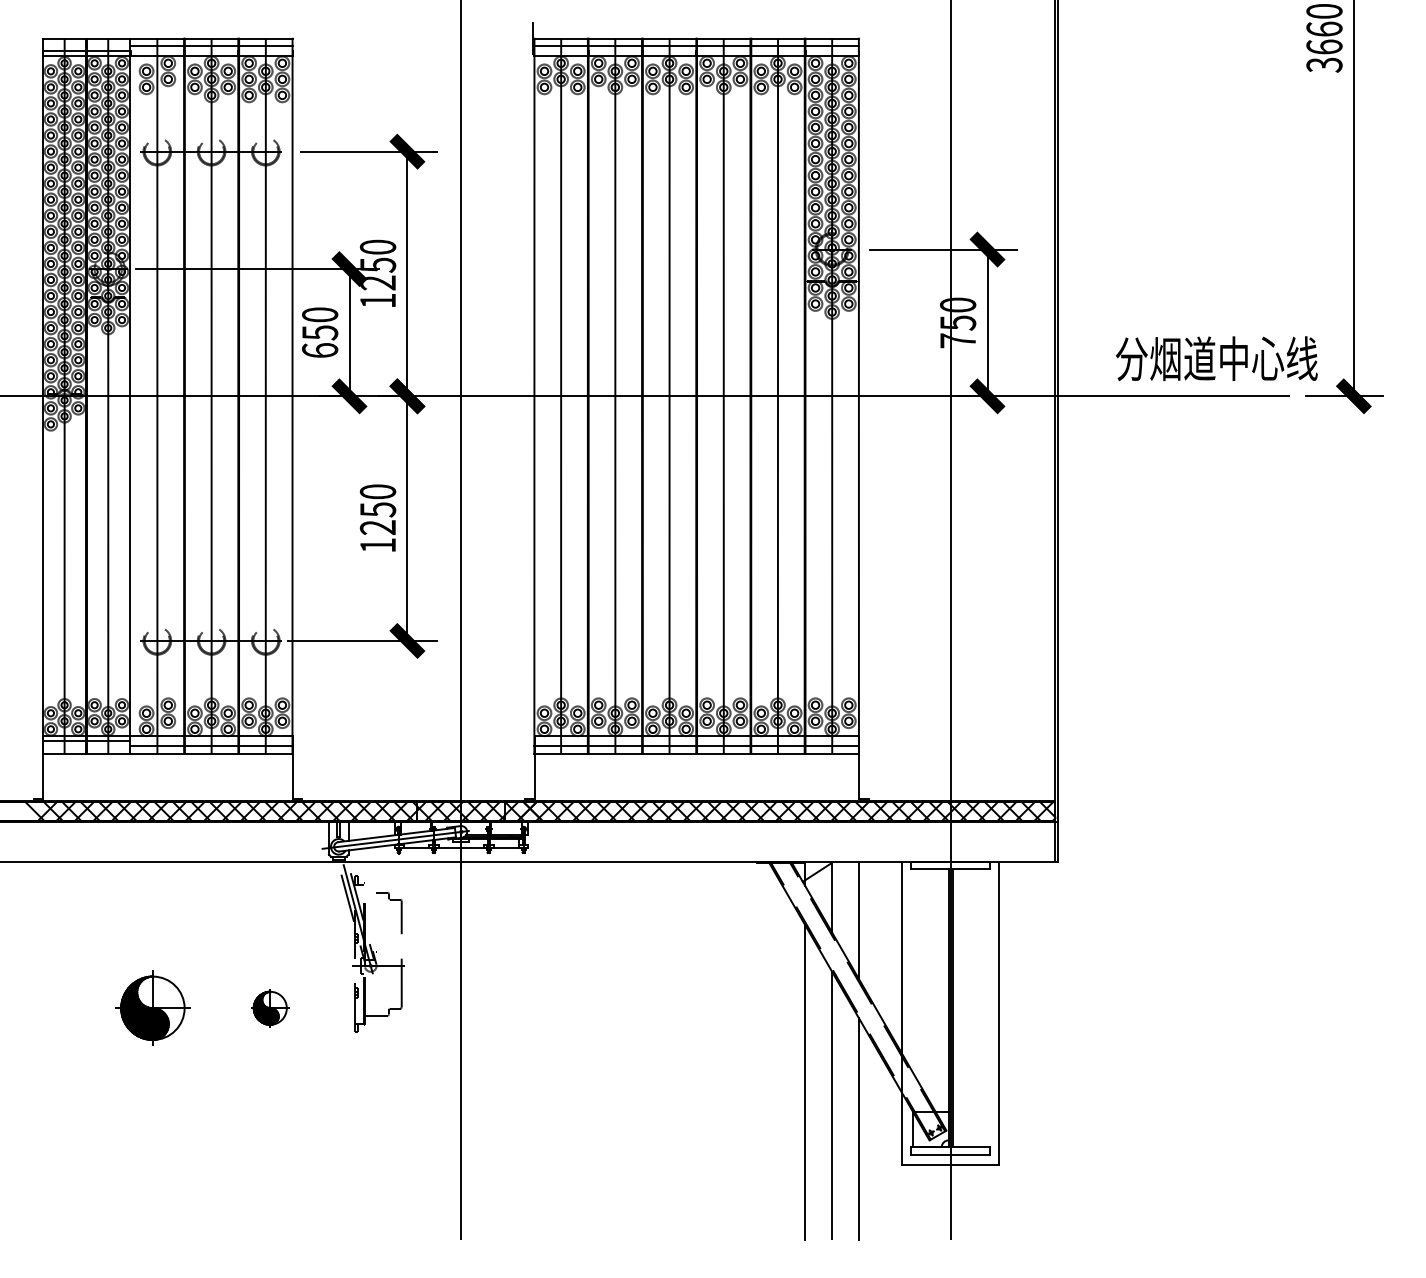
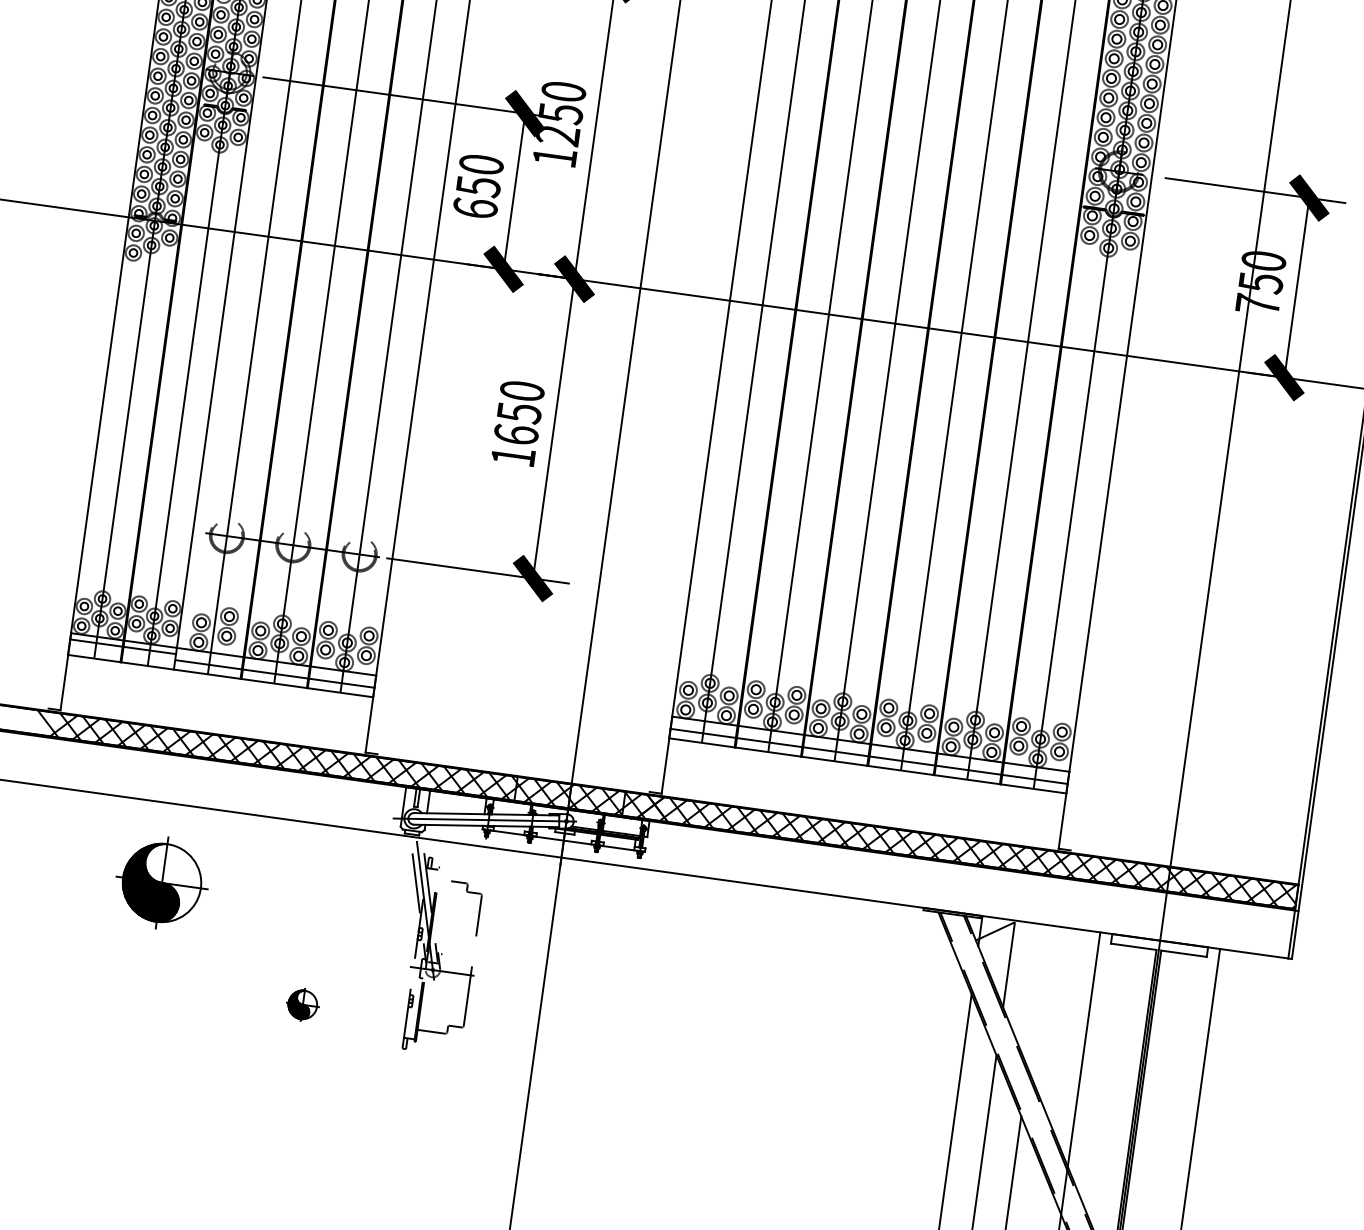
text: (377, 527) -> (515, 434), 1250 -> 1650
line: (858, 919) -> (1037, 996), removed
part: (152, 1007) -> (161, 881), moved
part: (270, 1008) -> (303, 1005), size x0.7

